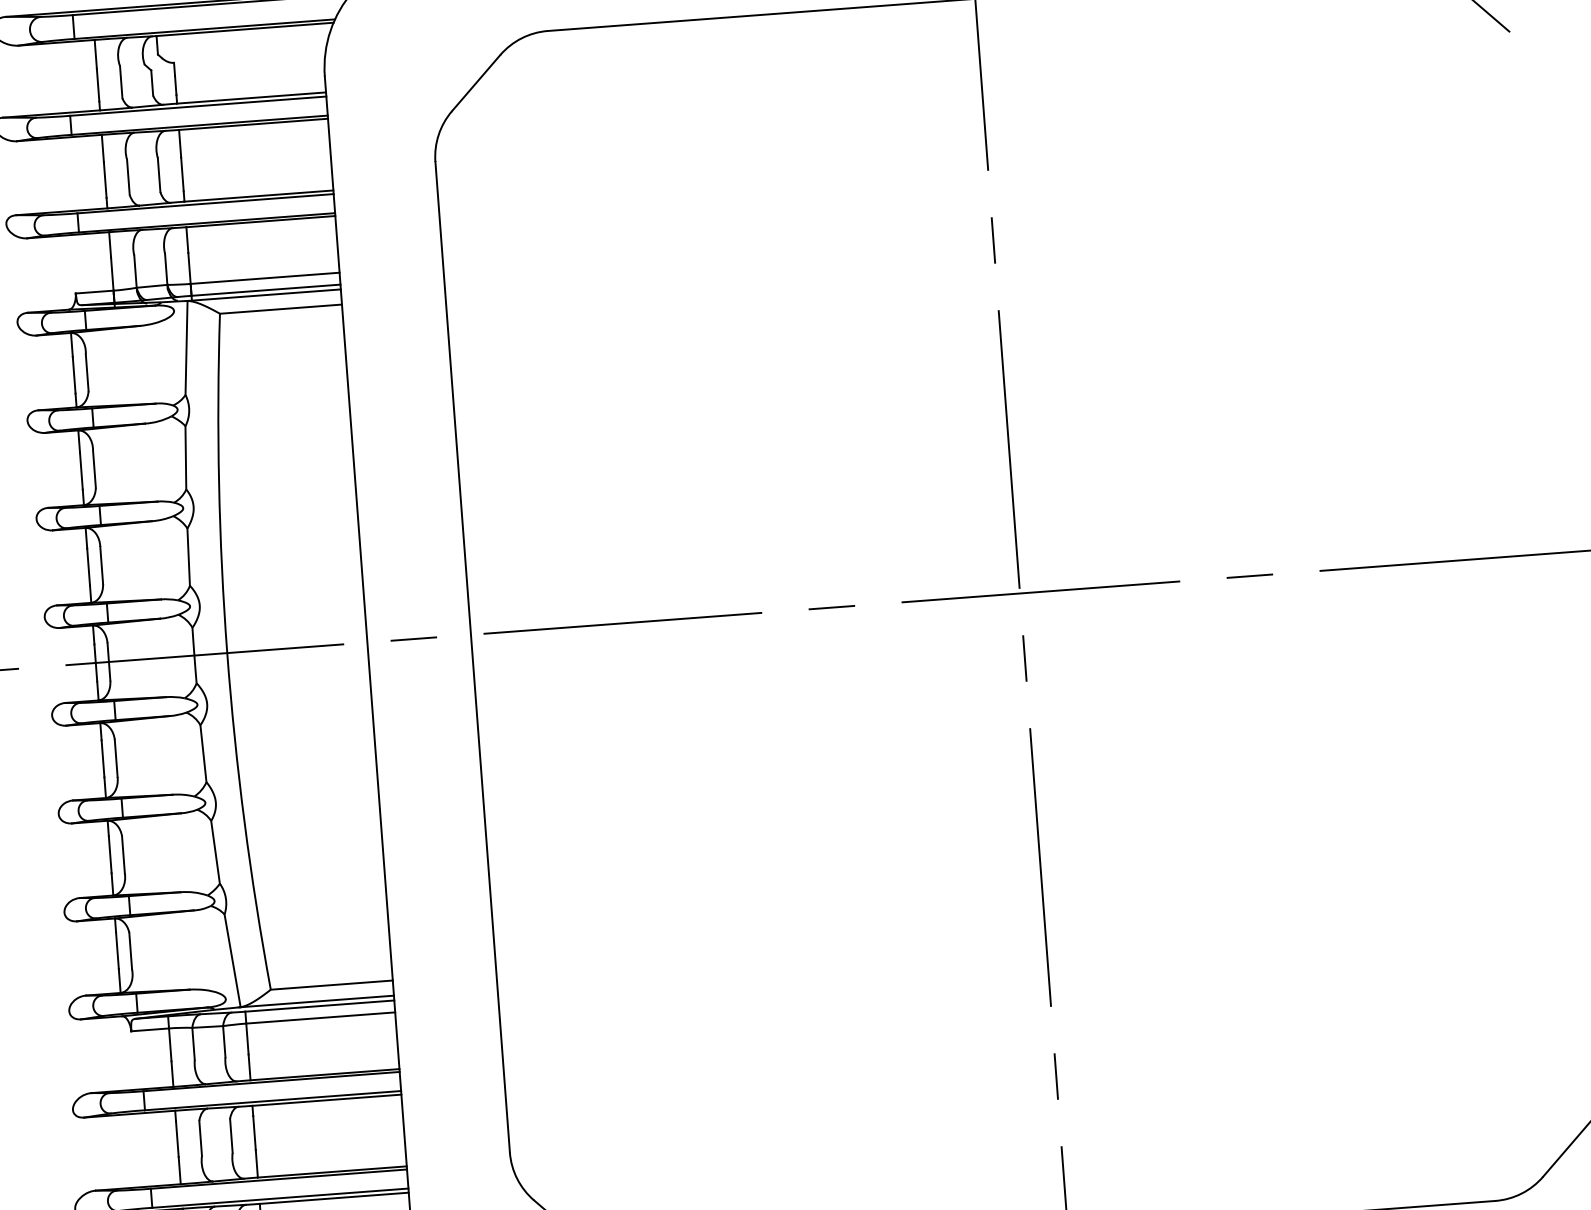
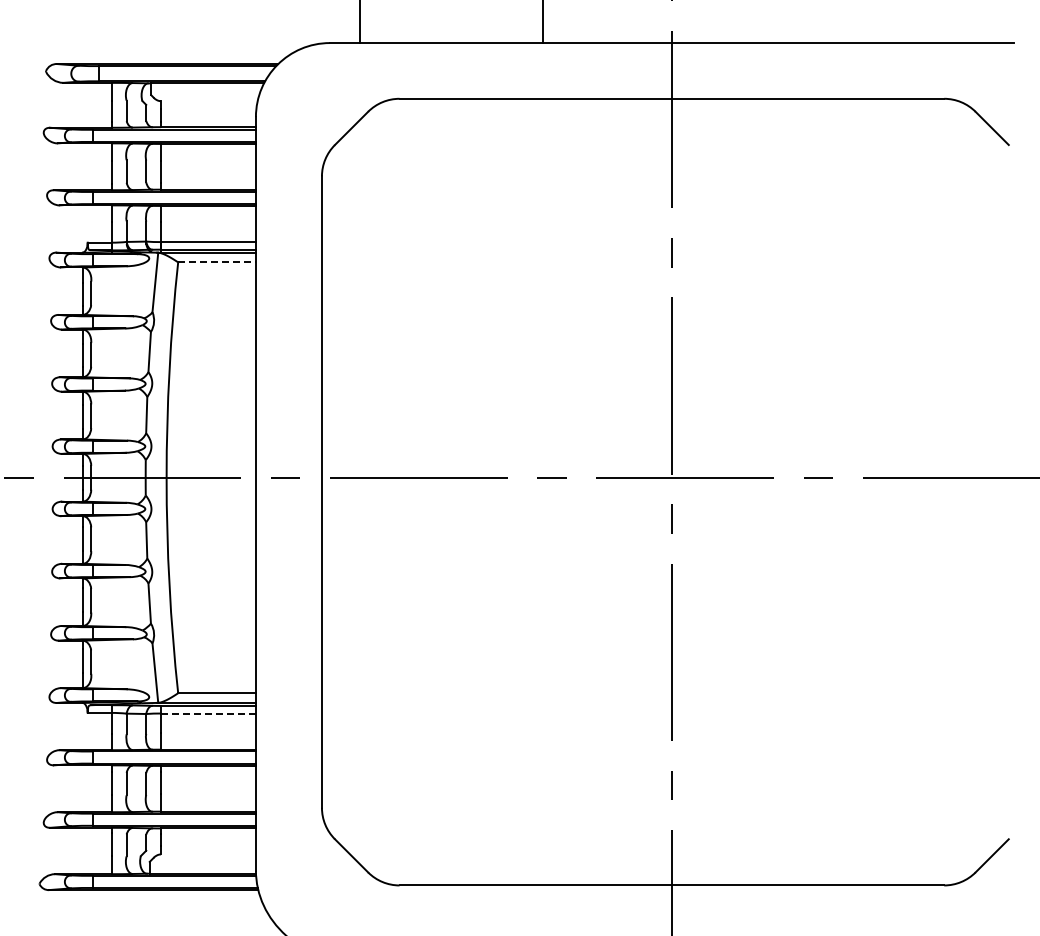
line: (281, 309) -> (217, 262), solid -> dashed
line: (319, 1018) -> (207, 713), solid -> dashed

